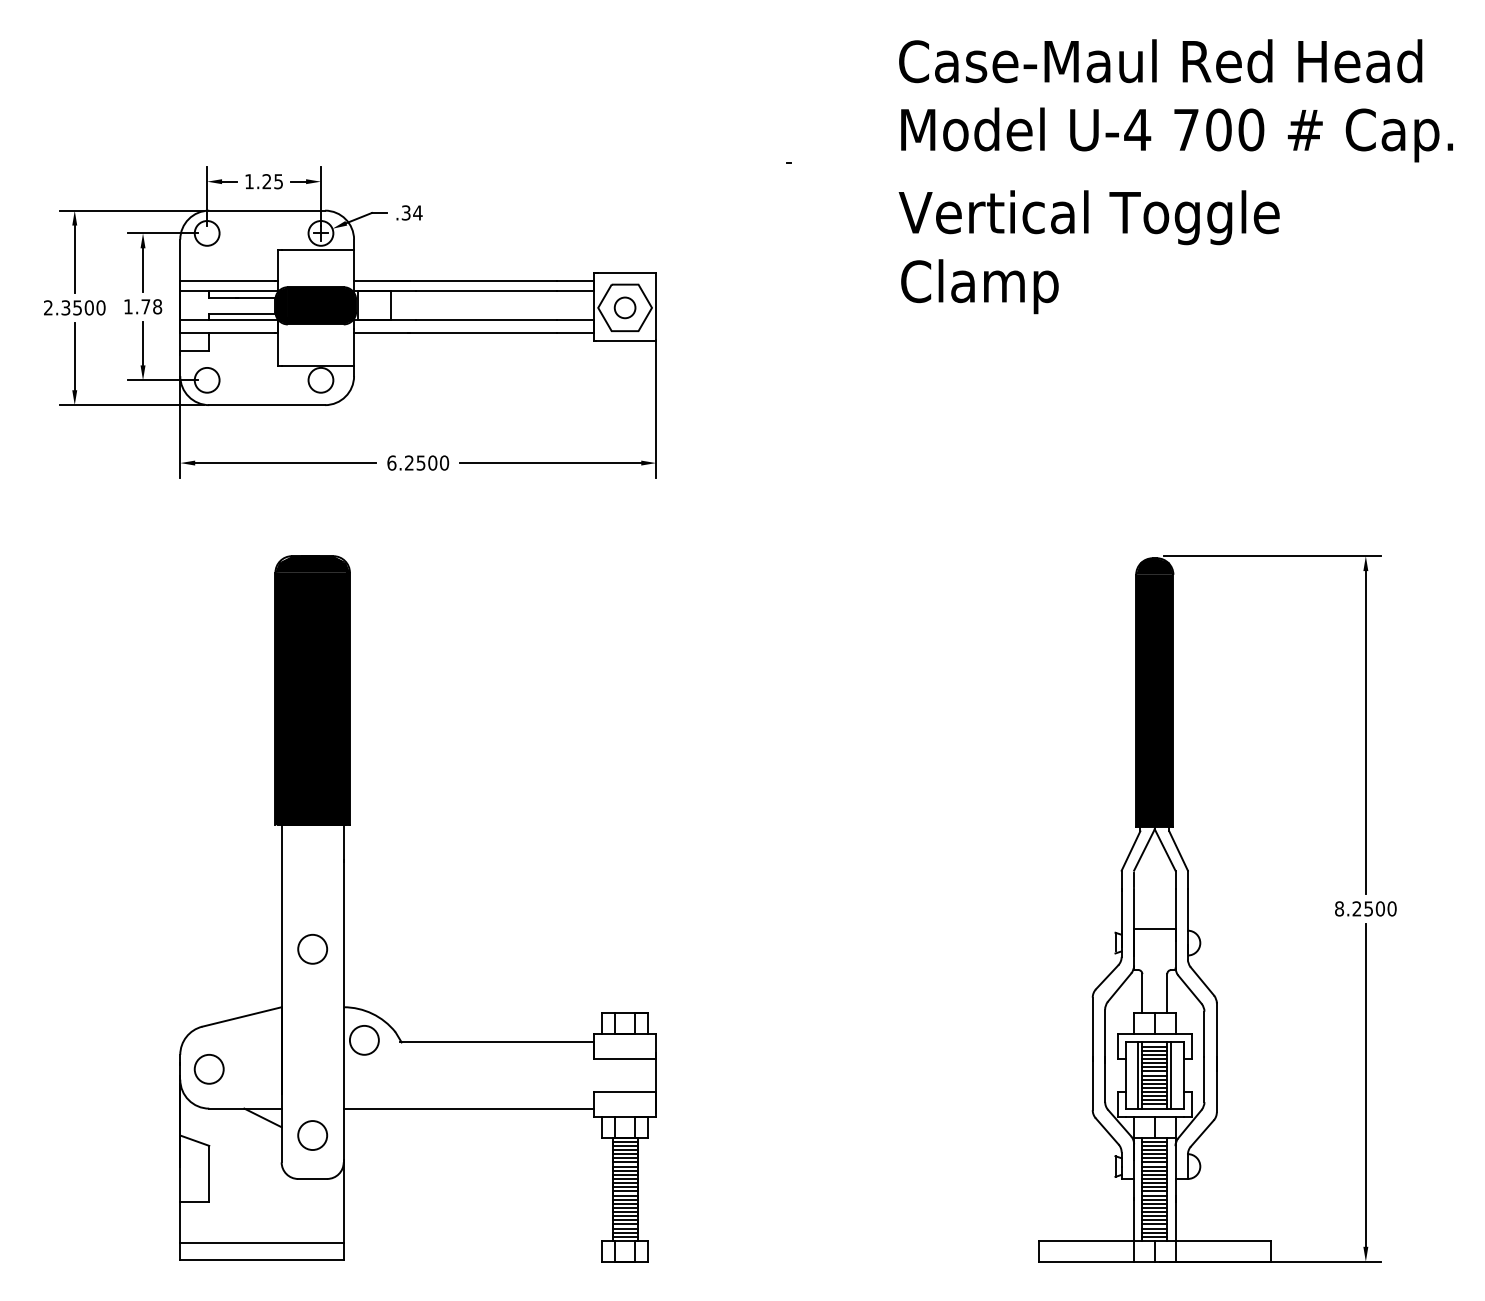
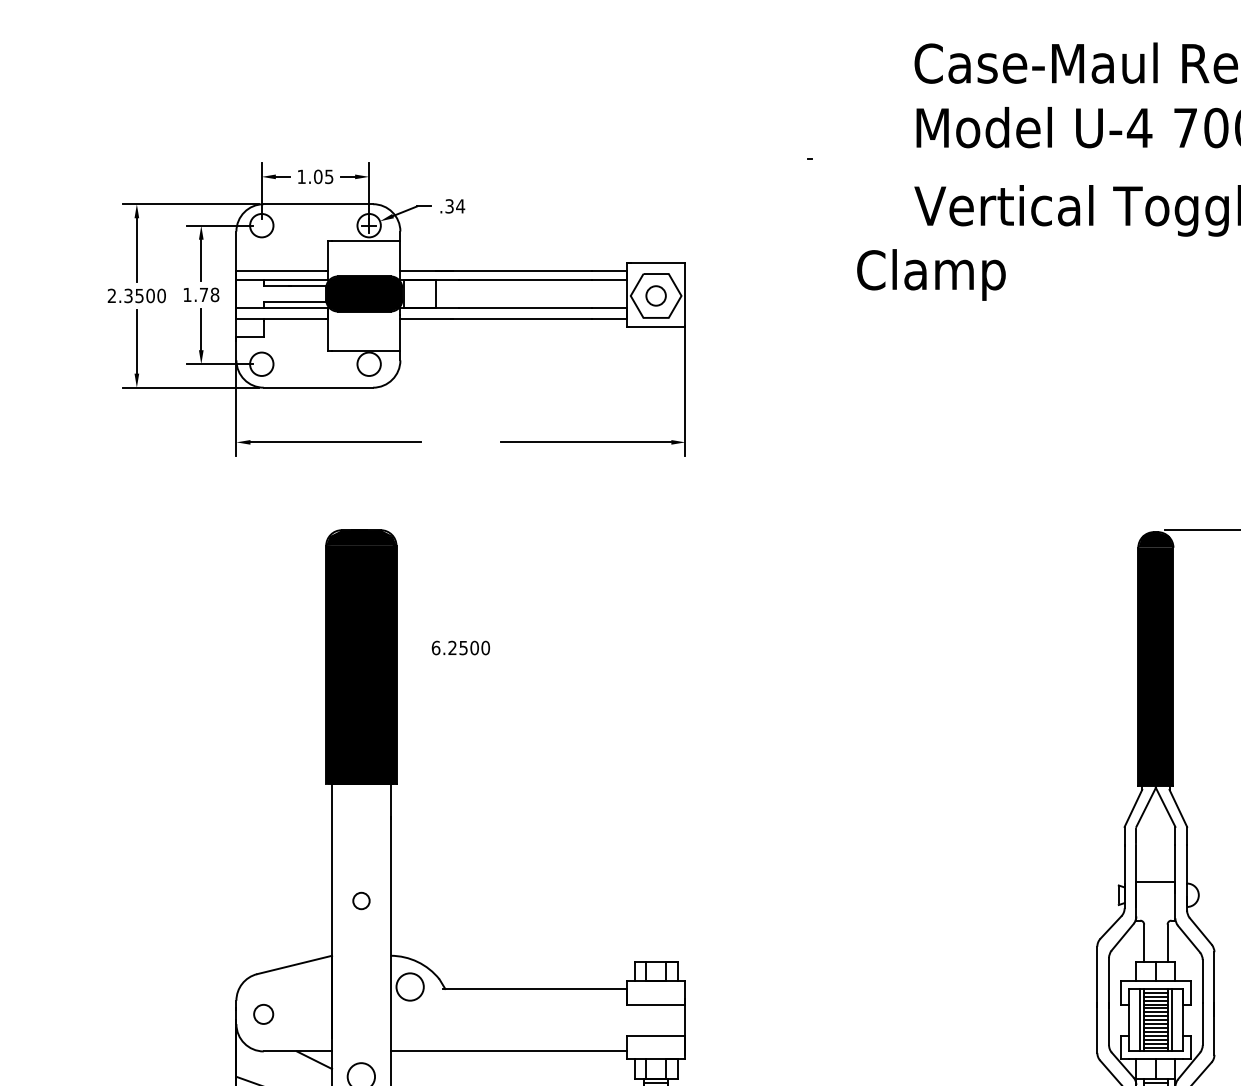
text: (266, 181) -> (317, 176), 1.25 -> 1.05
text: (979, 286) -> (931, 274), moved
text: (418, 462) -> (461, 647), moved
circle: (312, 948) -> (361, 900), size x0.6
circle: (208, 1069) -> (263, 1014), size x0.7

